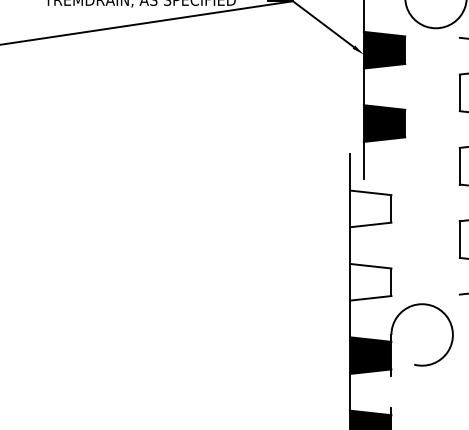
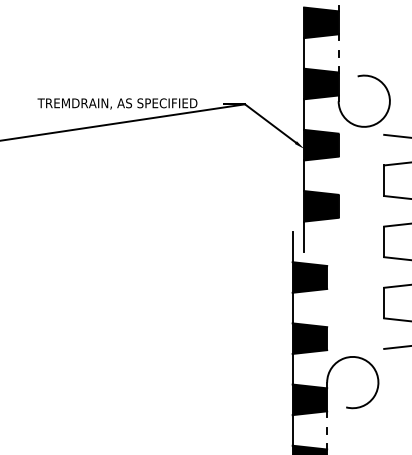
fill: (370, 208) -> (309, 277), added
fill: (370, 282) -> (309, 338), added
line: (390, 392) -> (326, 430), added

